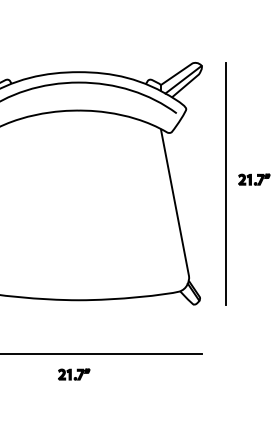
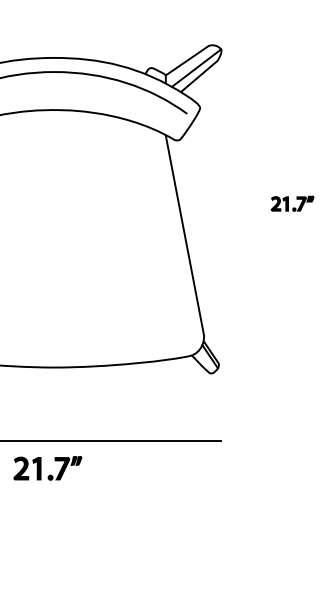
line: (225, 183) -> (253, 209), removed
part: (74, 374) -> (48, 468), size x1.6

